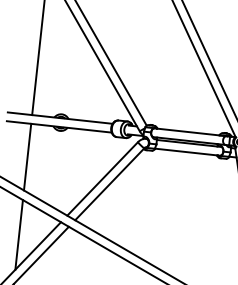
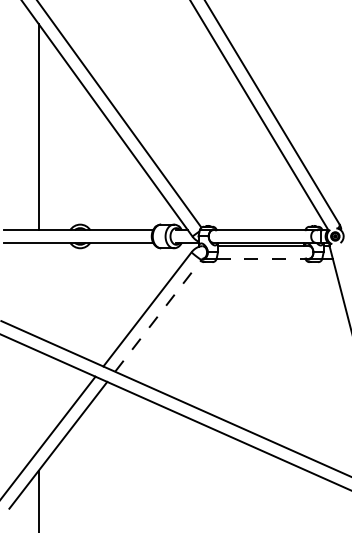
line: (187, 152) -> (263, 258), solid -> dashed
line: (27, 156) -> (38, 289), removed
line: (109, 184) -> (158, 315), solid -> dashed
line: (19, 234) -> (38, 400), removed

